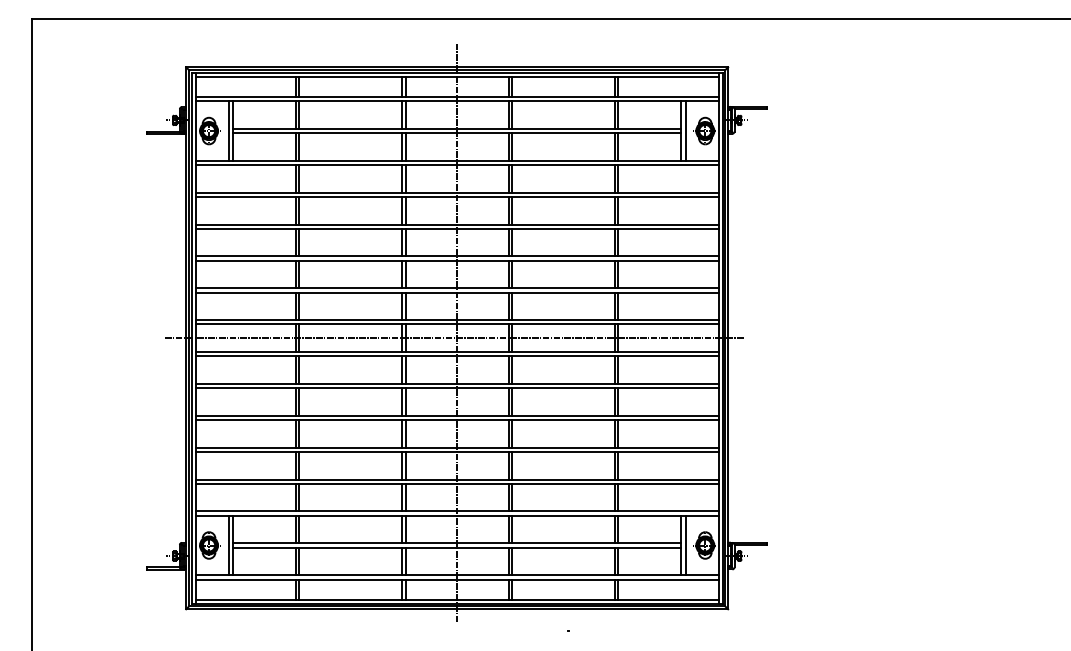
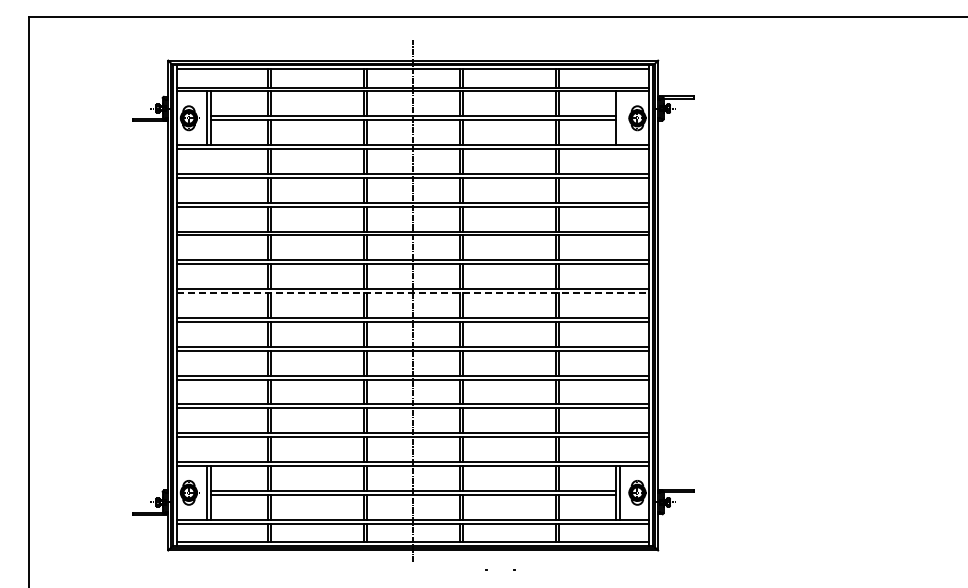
line: (685, 131) -> (619, 118), removed
line: (457, 324) -> (413, 293), solid -> dashed
line: (453, 338) -> (409, 305), removed

